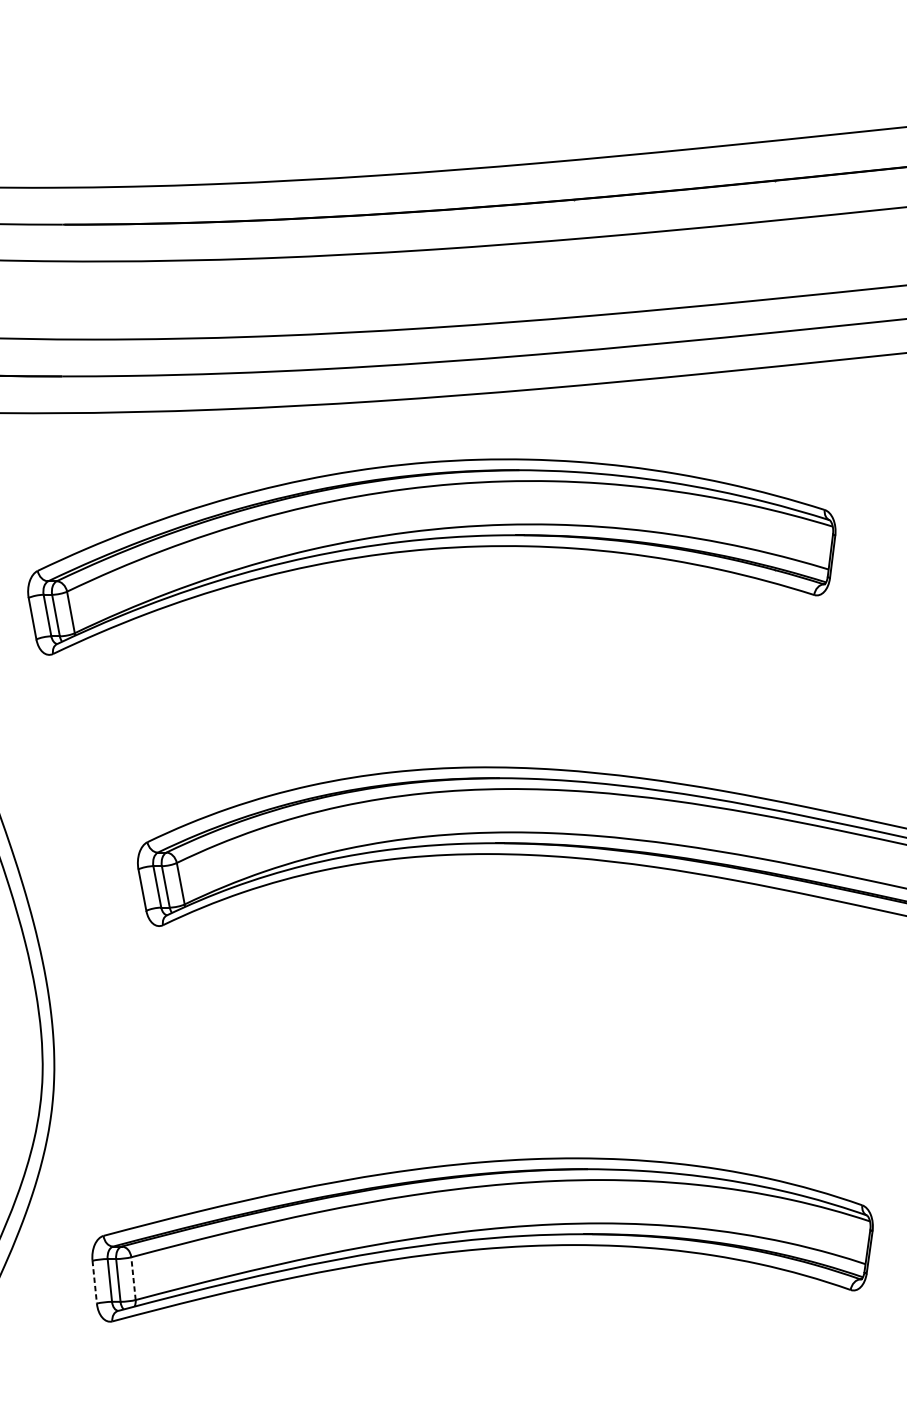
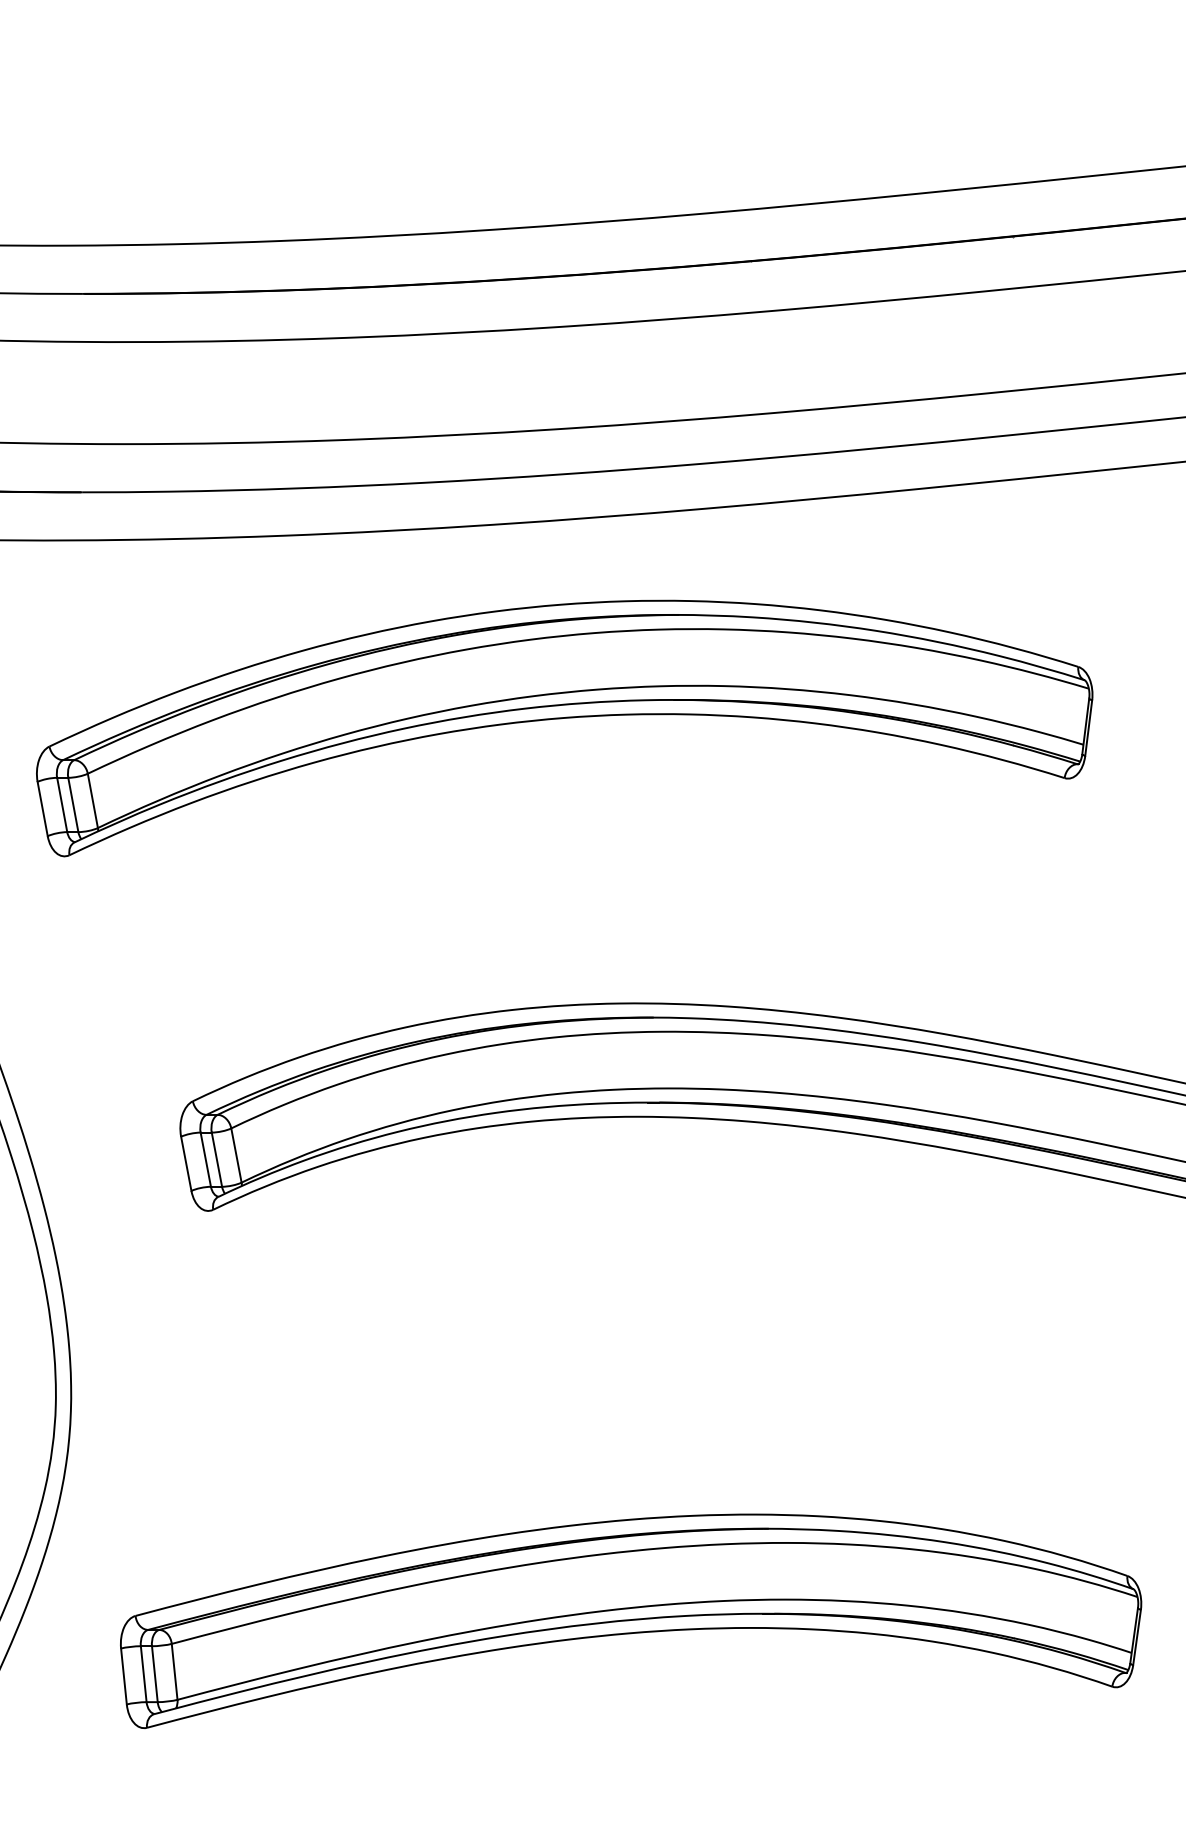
line: (133, 1278) -> (174, 1671), dashed -> solid
line: (95, 1282) -> (124, 1676), dashed -> solid

